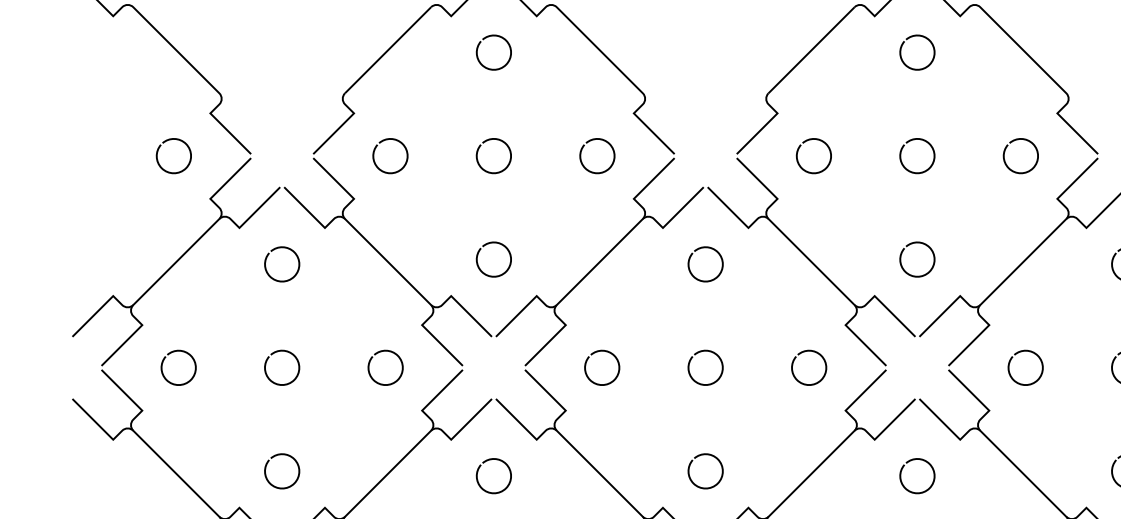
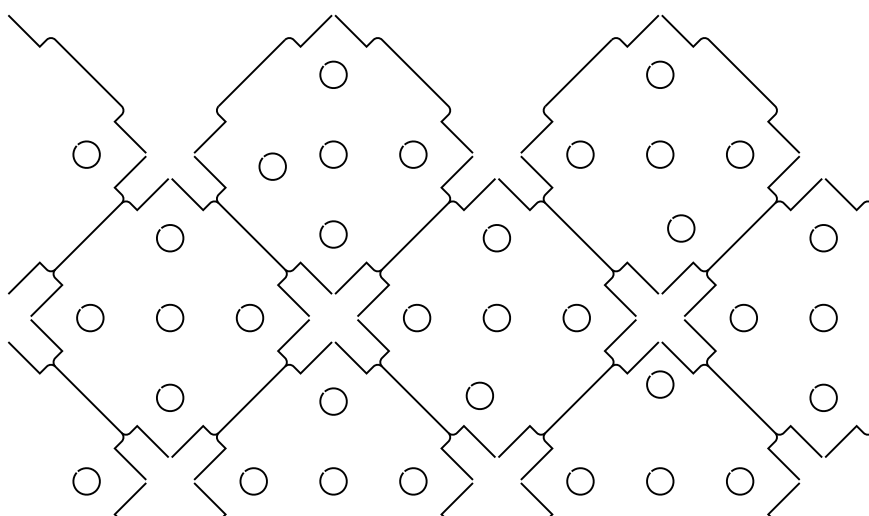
curve: (382, 142) -> (266, 156), moved
curve: (931, 254) -> (692, 224), moved
curve: (696, 459) -> (472, 386), moved
curve: (931, 470) -> (671, 380), moved

